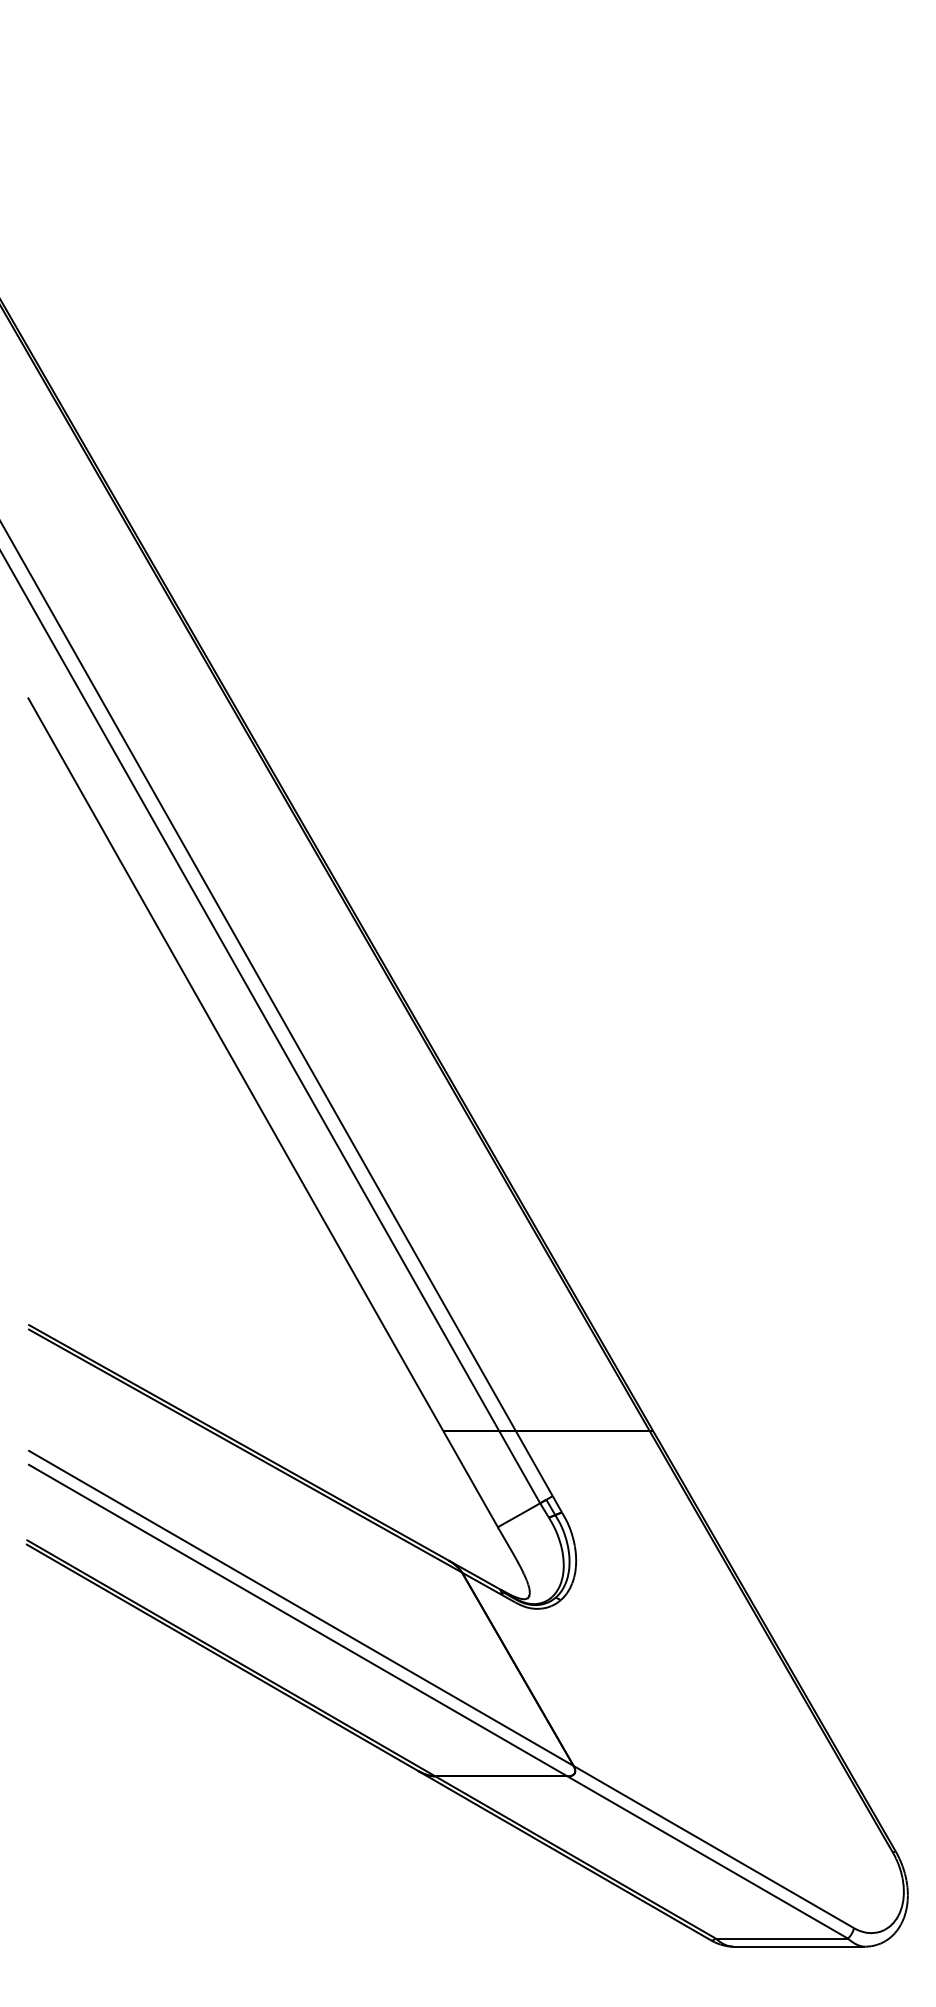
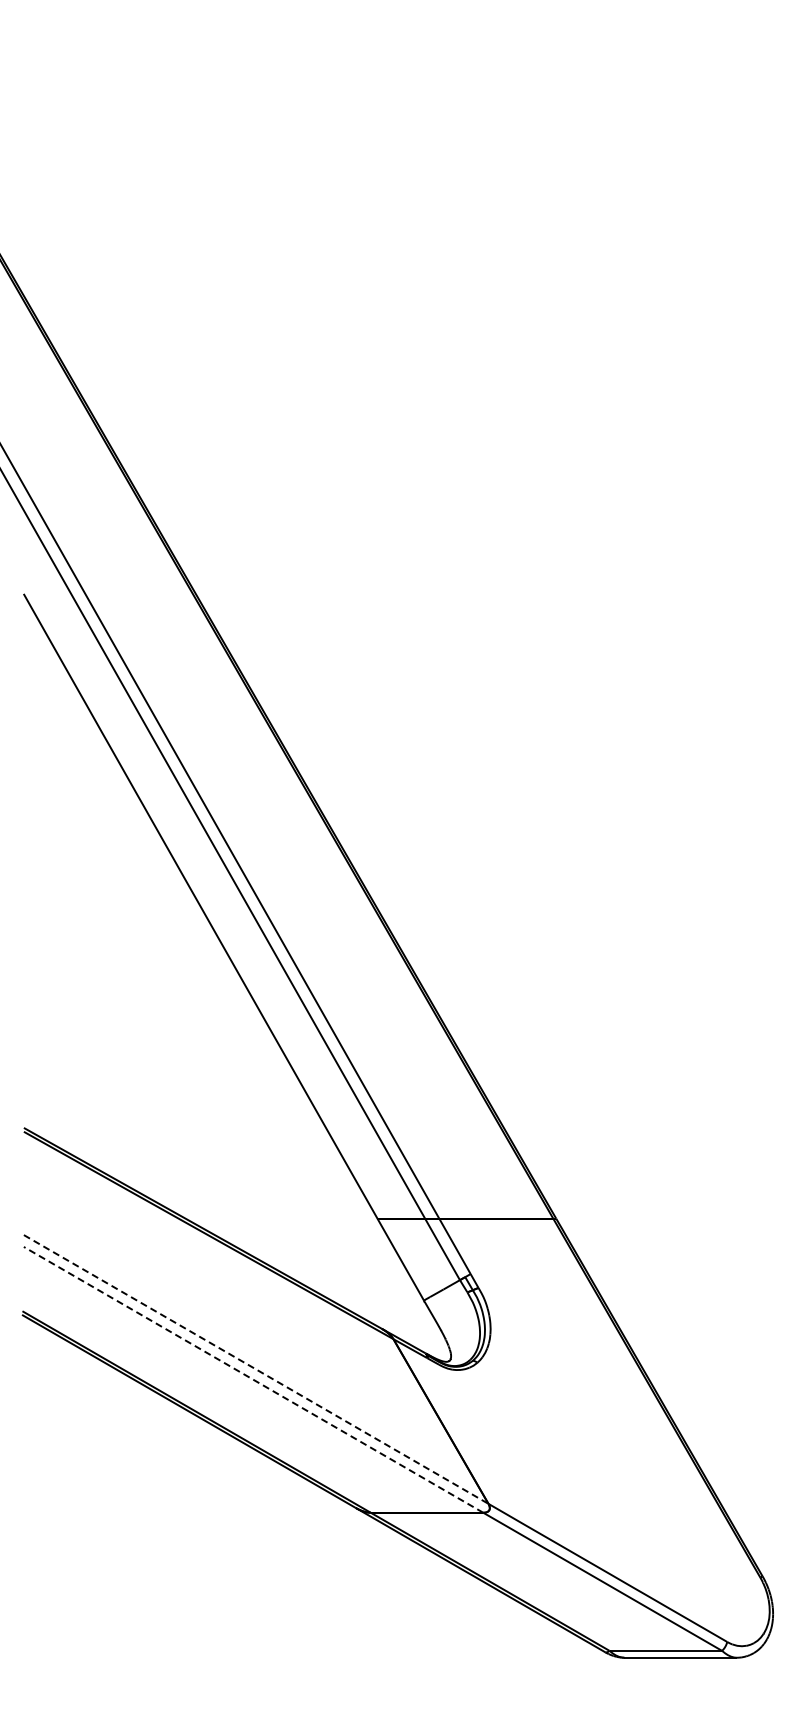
line: (301, 1608) -> (256, 1369), solid -> dashed
line: (297, 1619) -> (253, 1379), solid -> dashed

